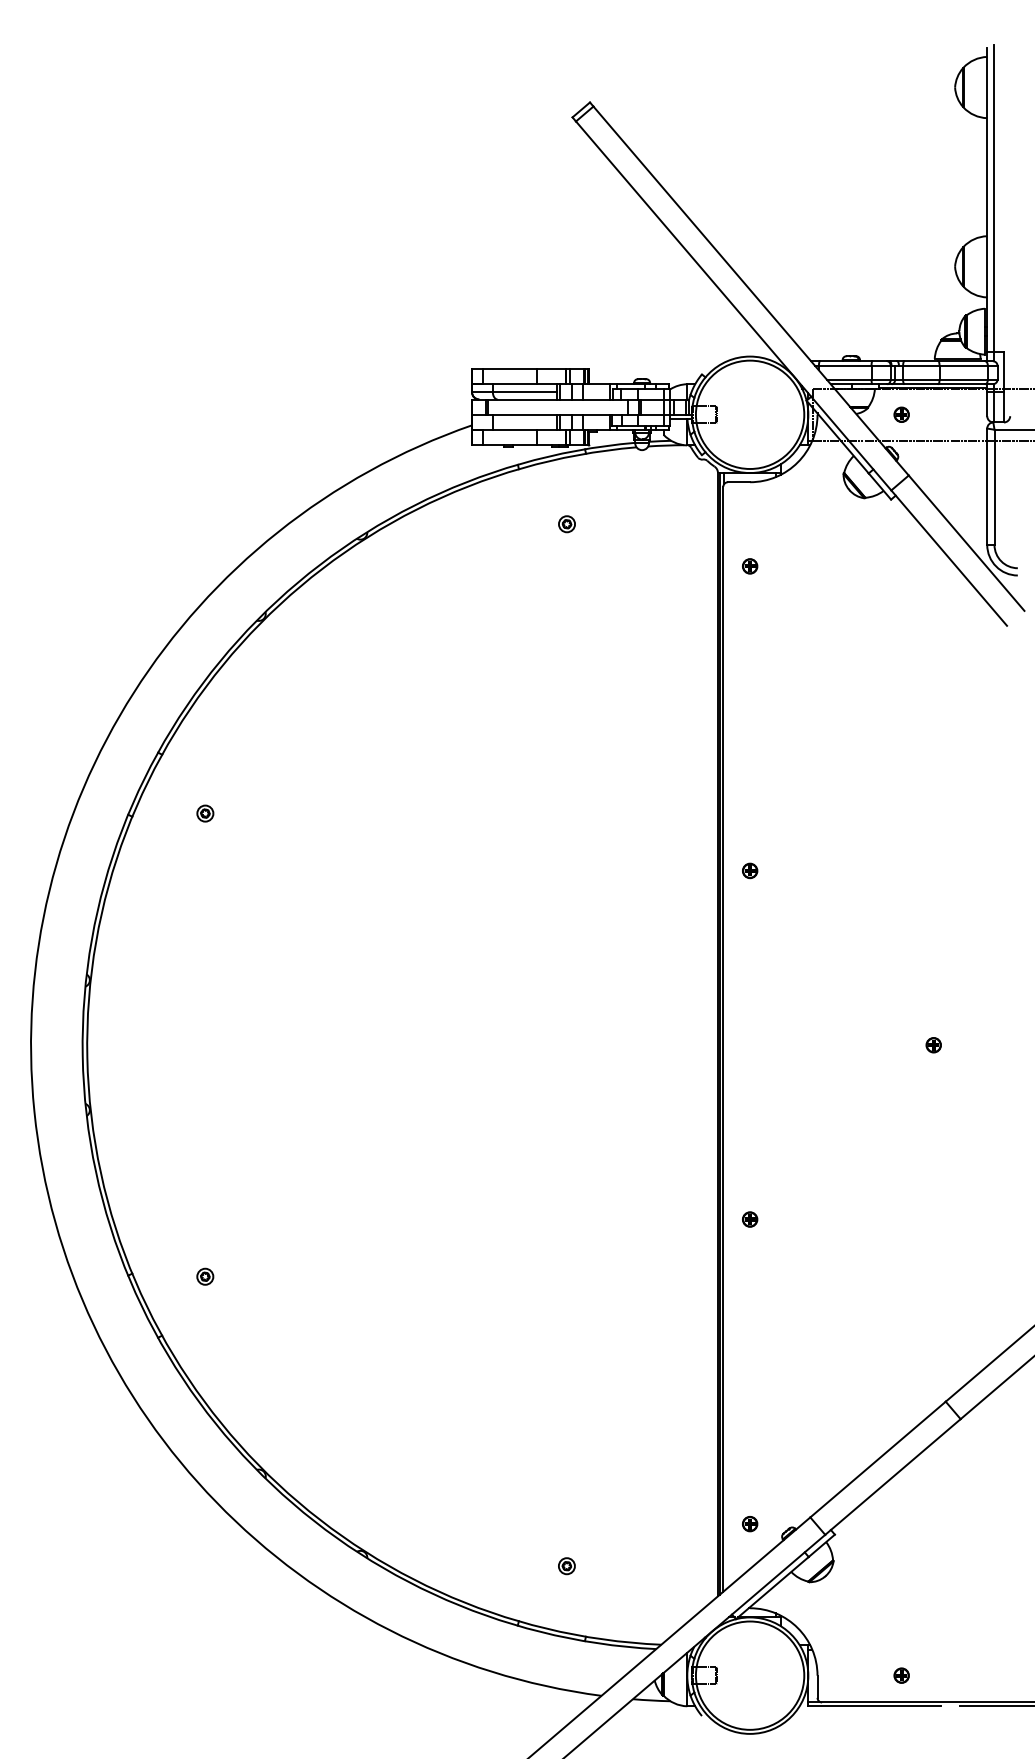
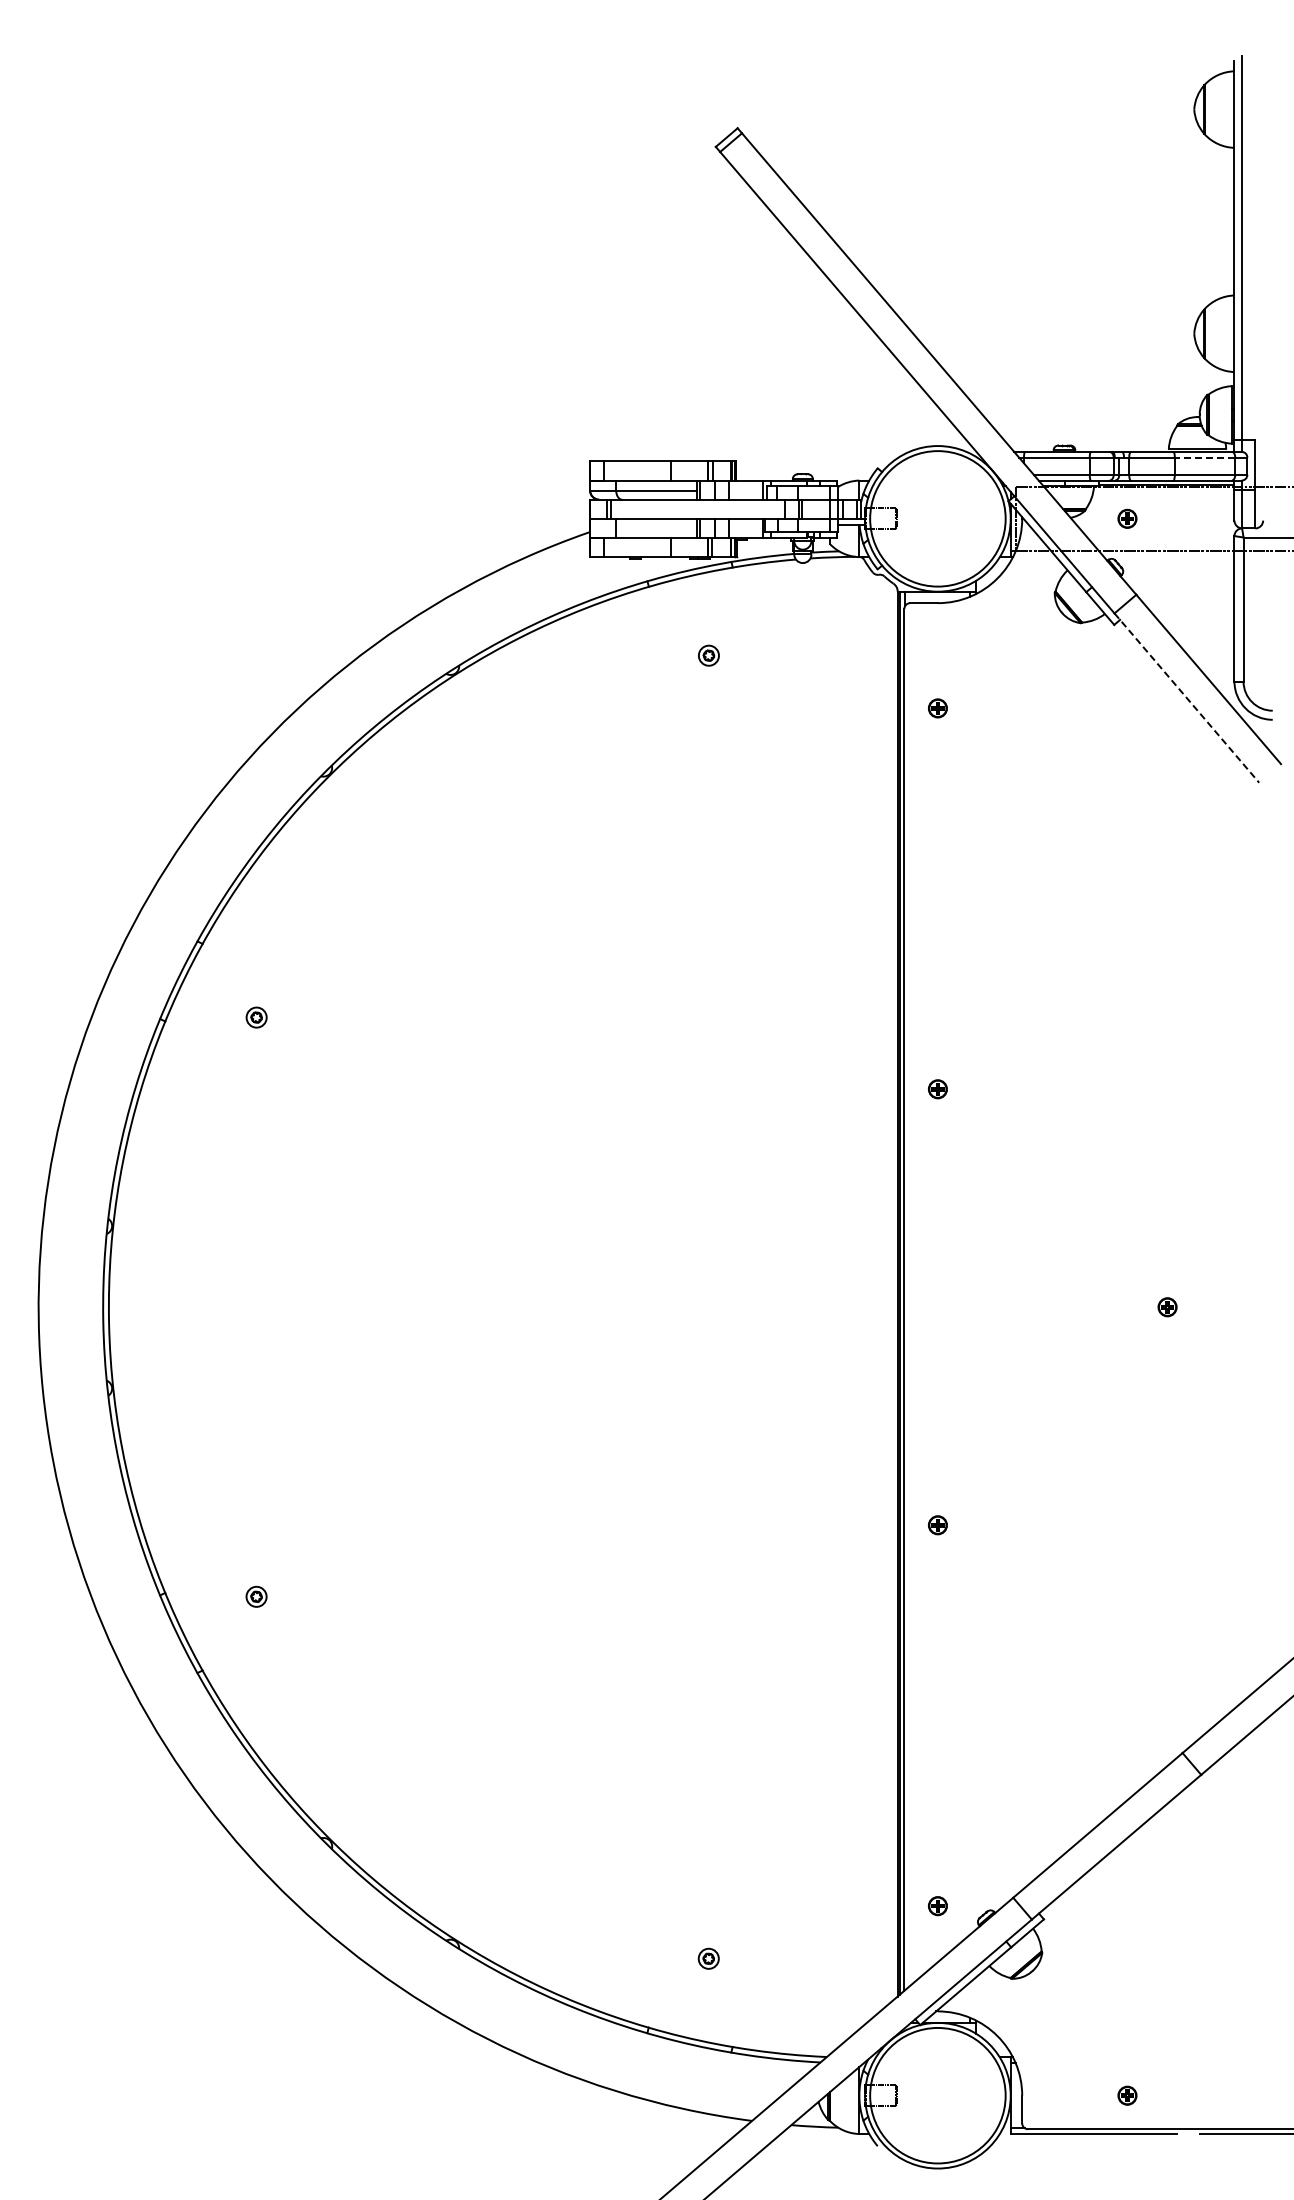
line: (963, 365) -> (1204, 457), solid -> dashed
line: (949, 558) -> (1187, 698), solid -> dashed

